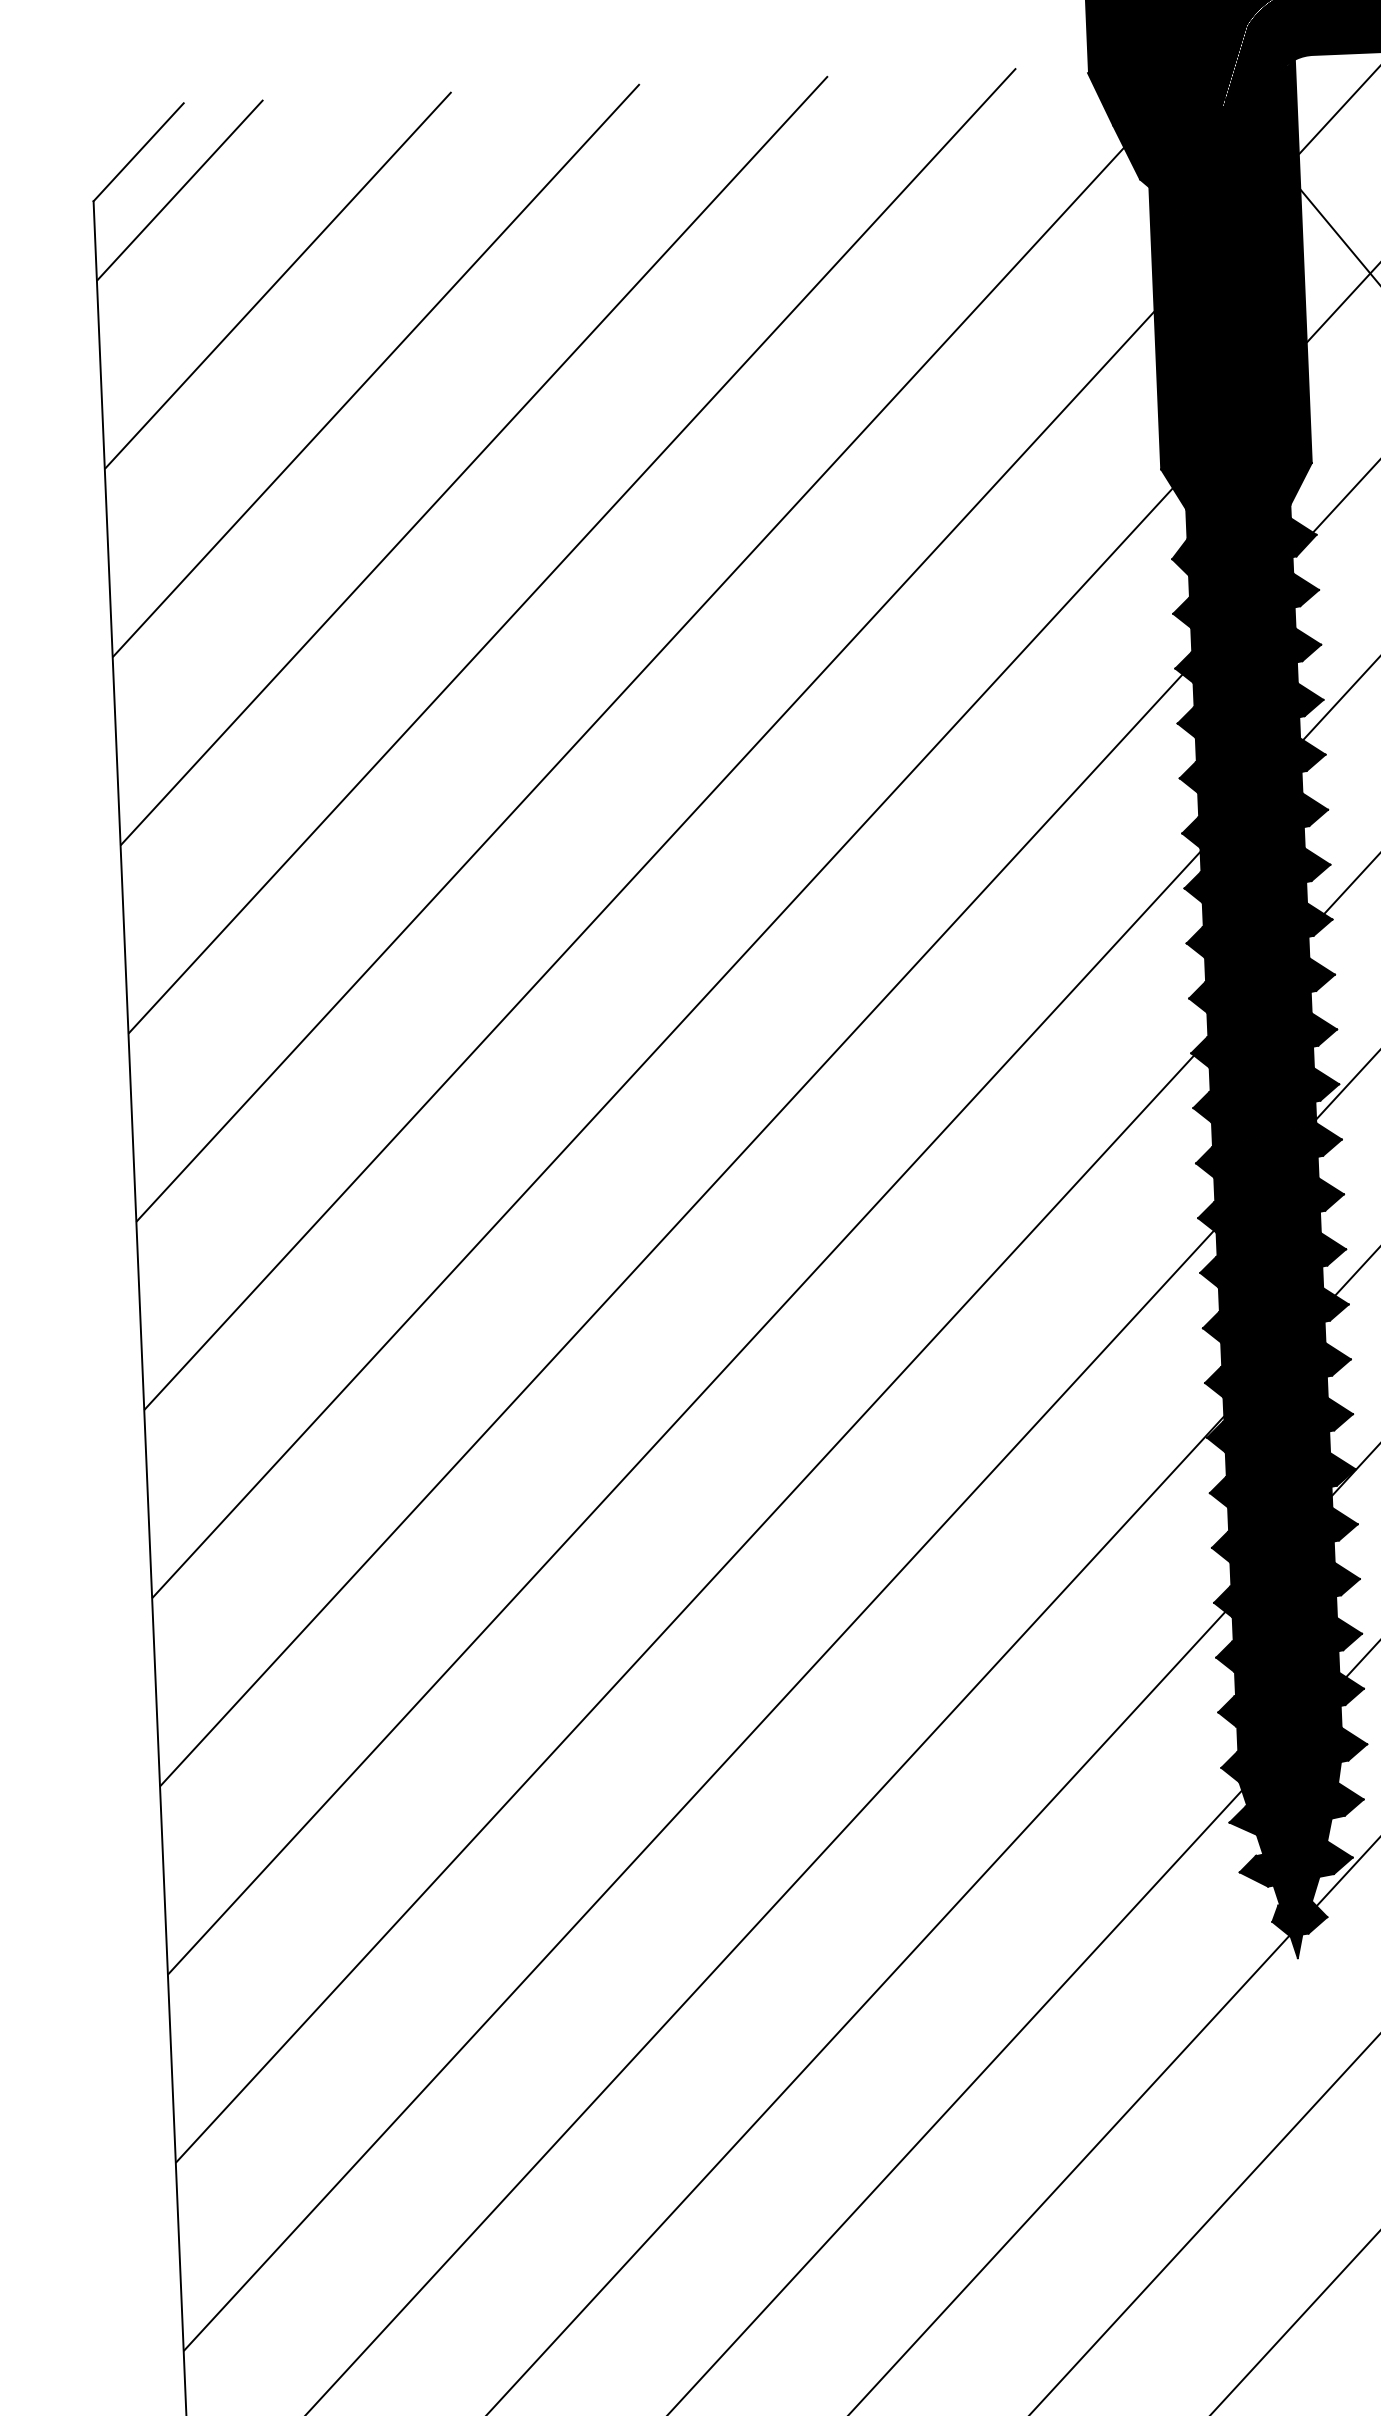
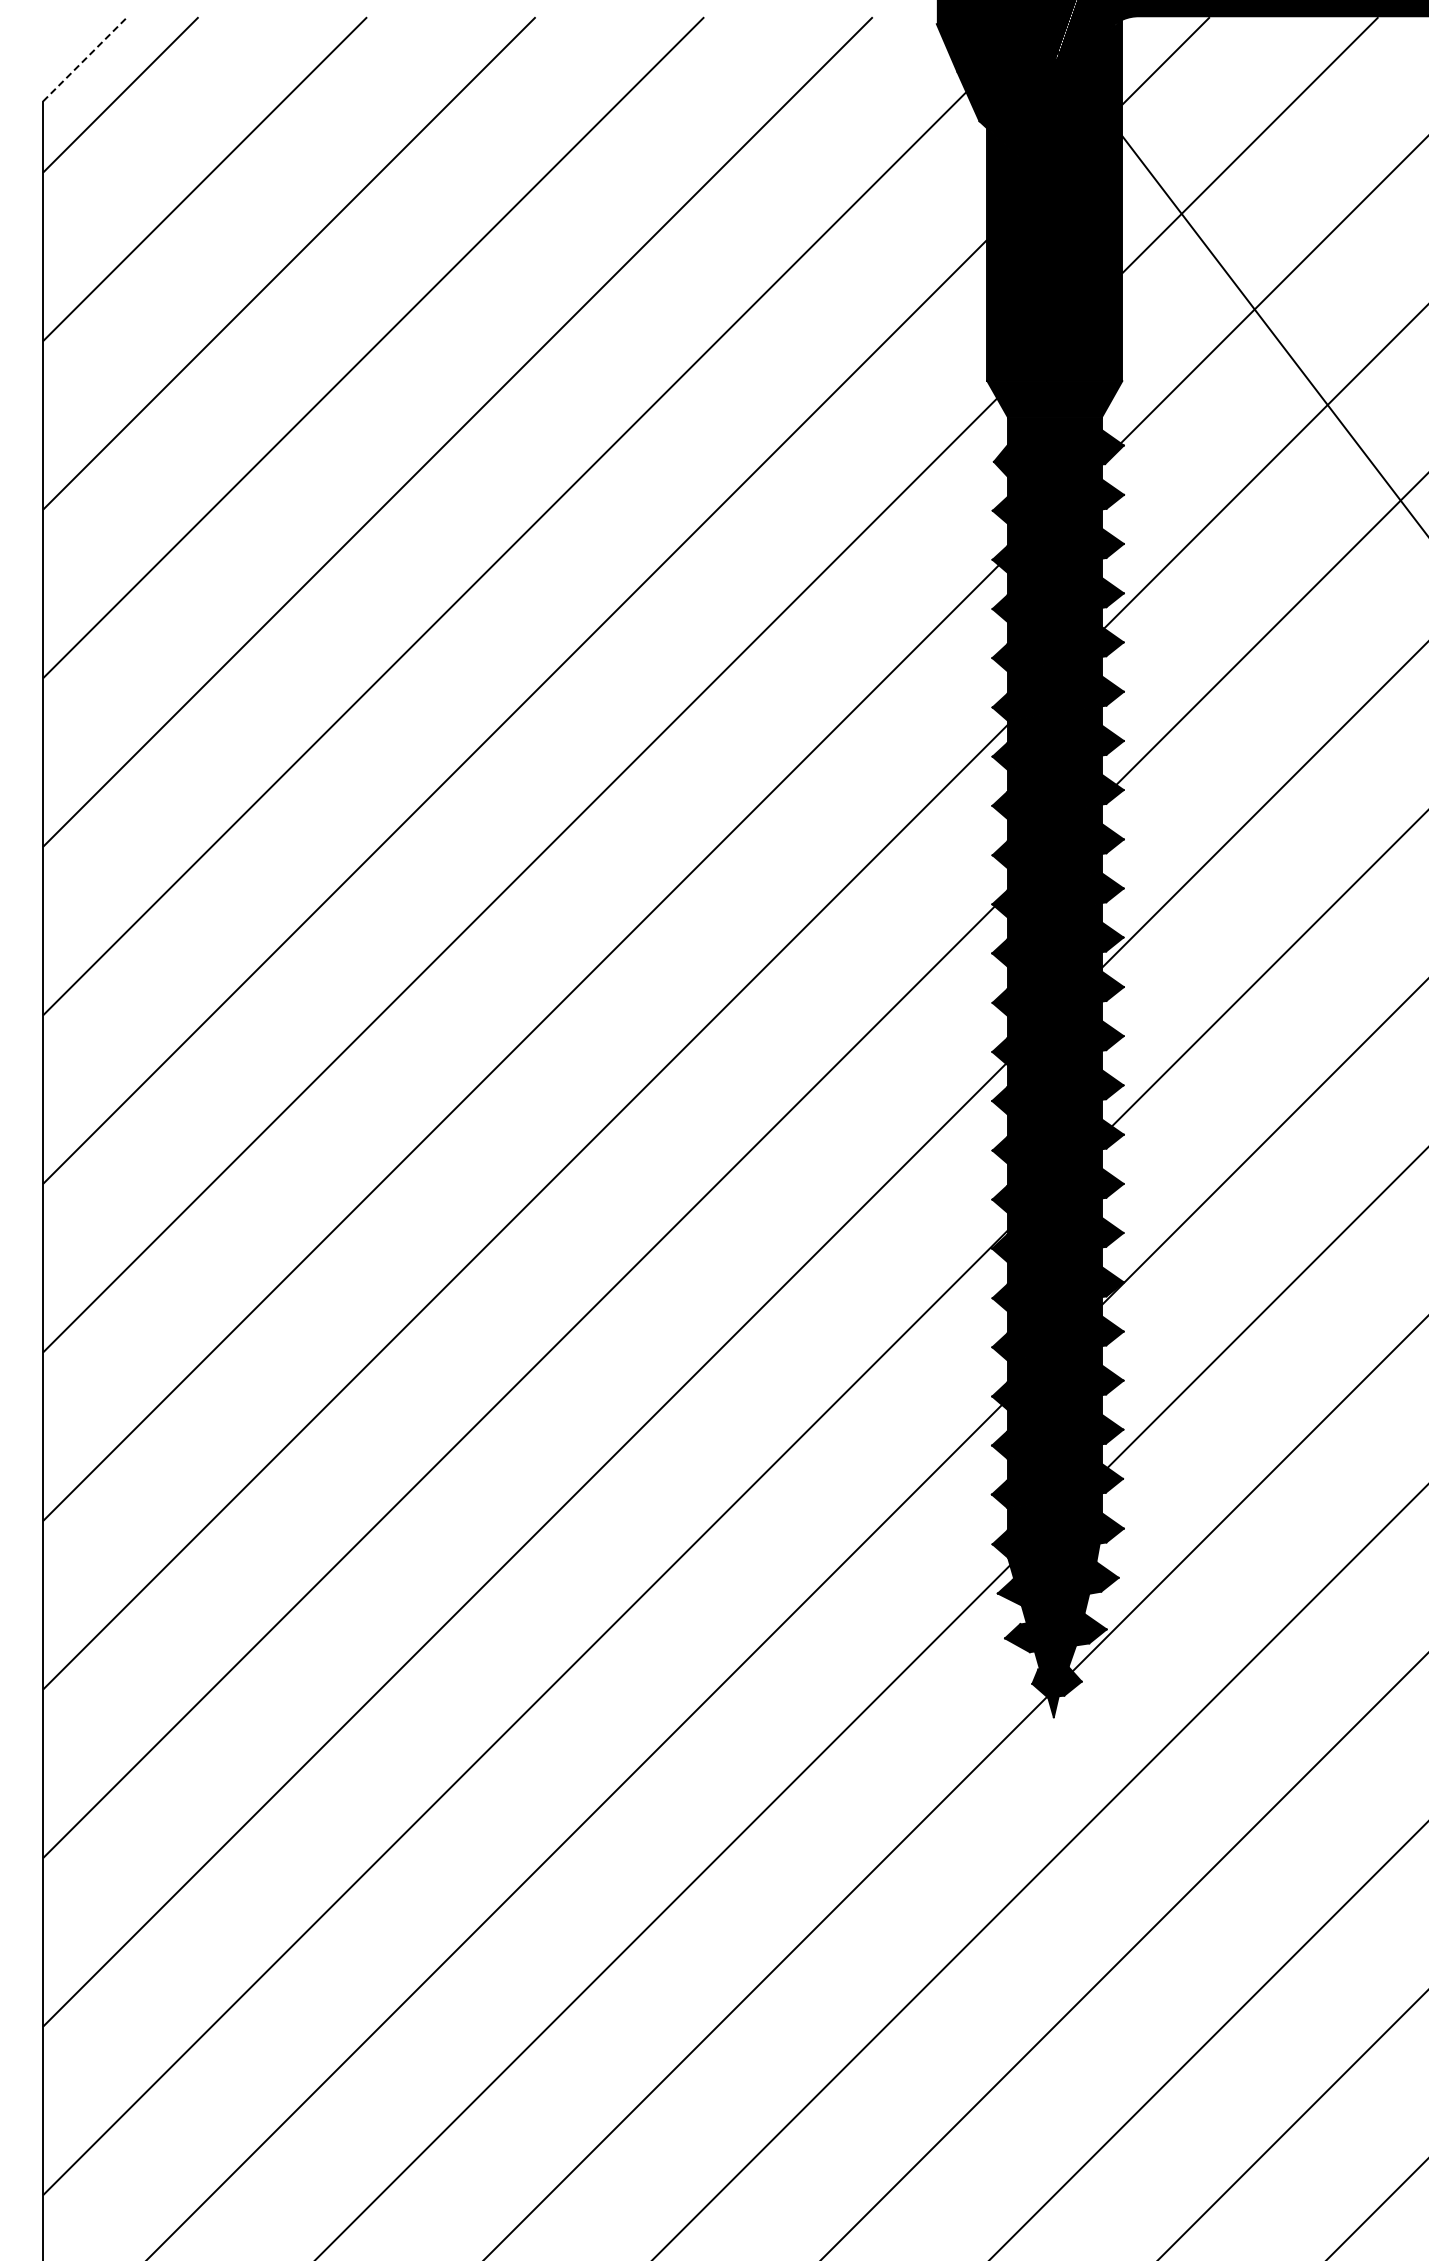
line: (139, 152) -> (85, 59), solid -> dashed

